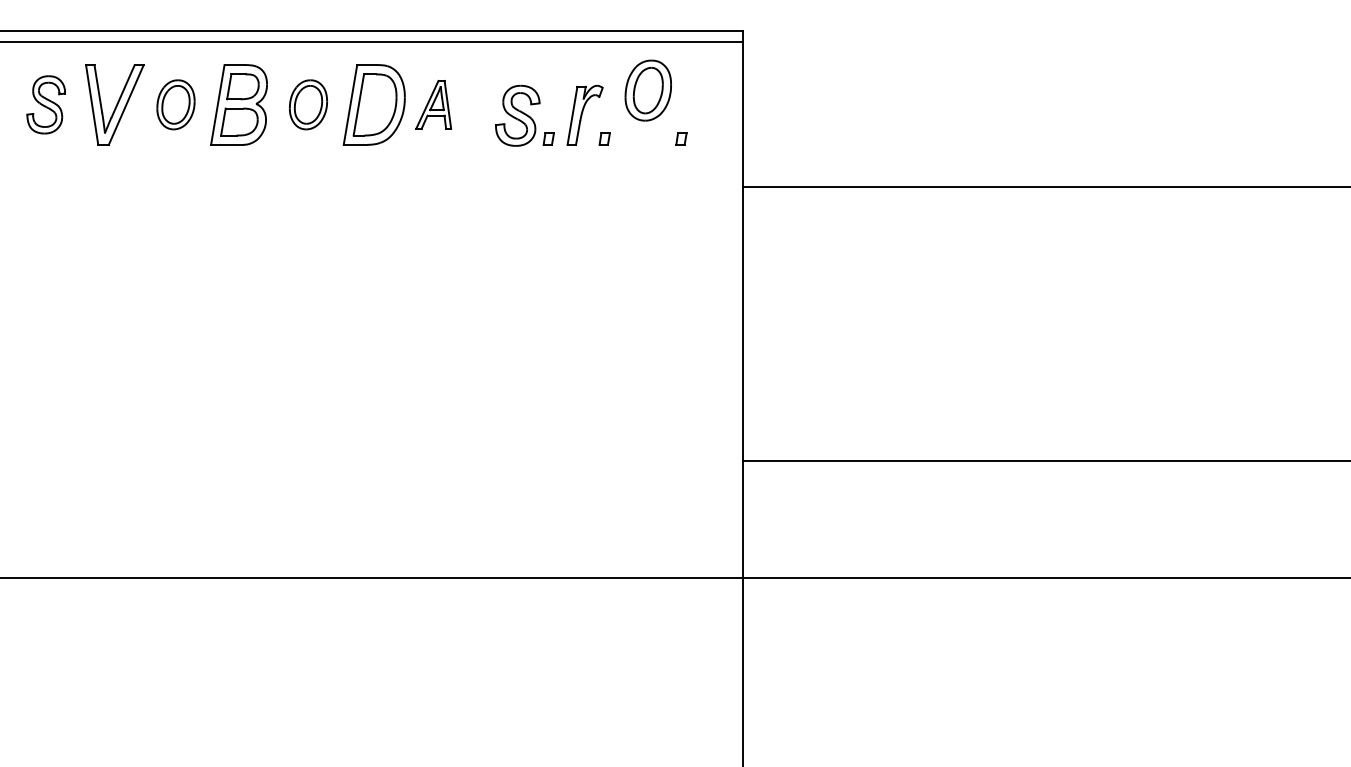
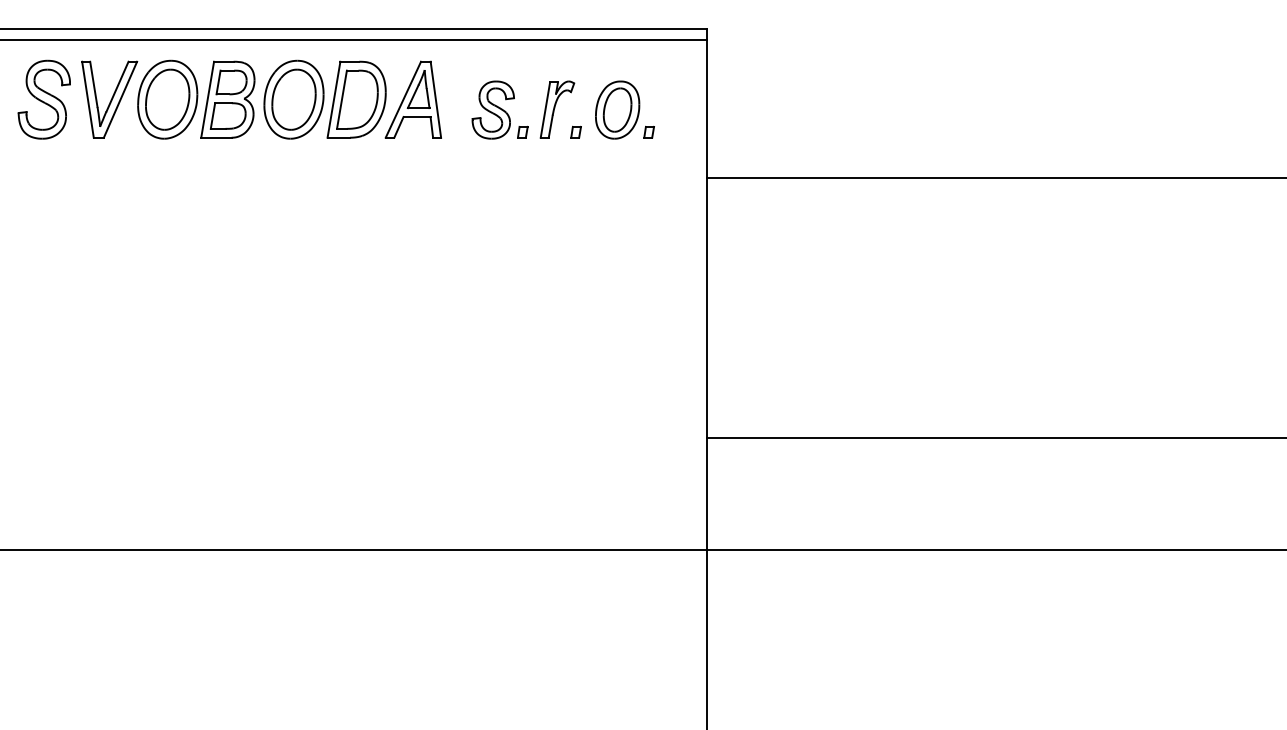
part: (648, 89) -> (617, 109), moved
part: (45, 104) -> (43, 99), size x1.43
part: (175, 104) -> (167, 99), size x1.67
part: (307, 104) -> (293, 99), size x1.67
part: (432, 104) -> (412, 99), size x1.67

